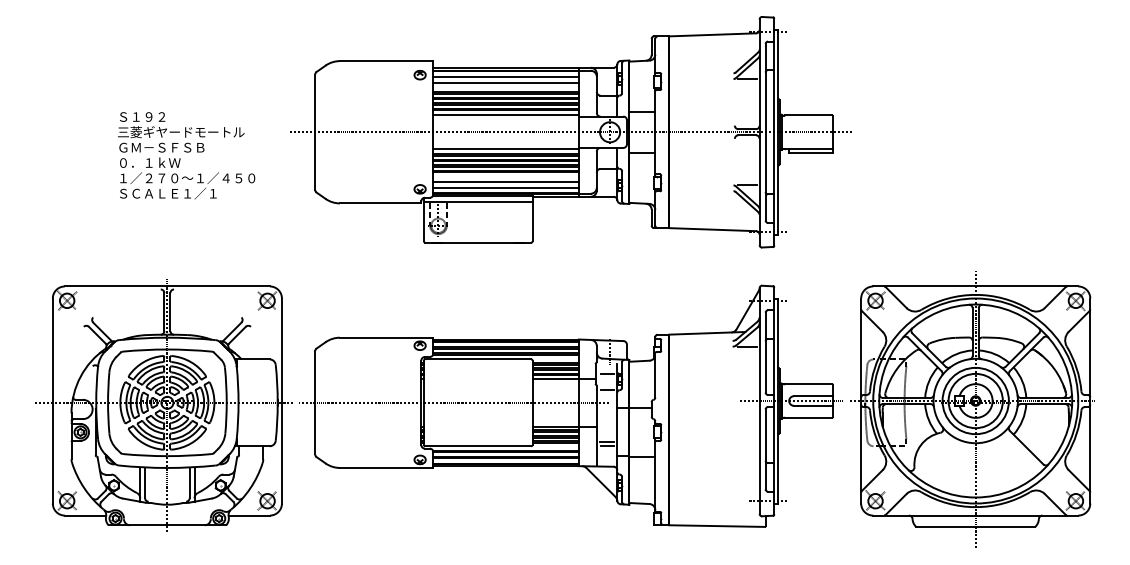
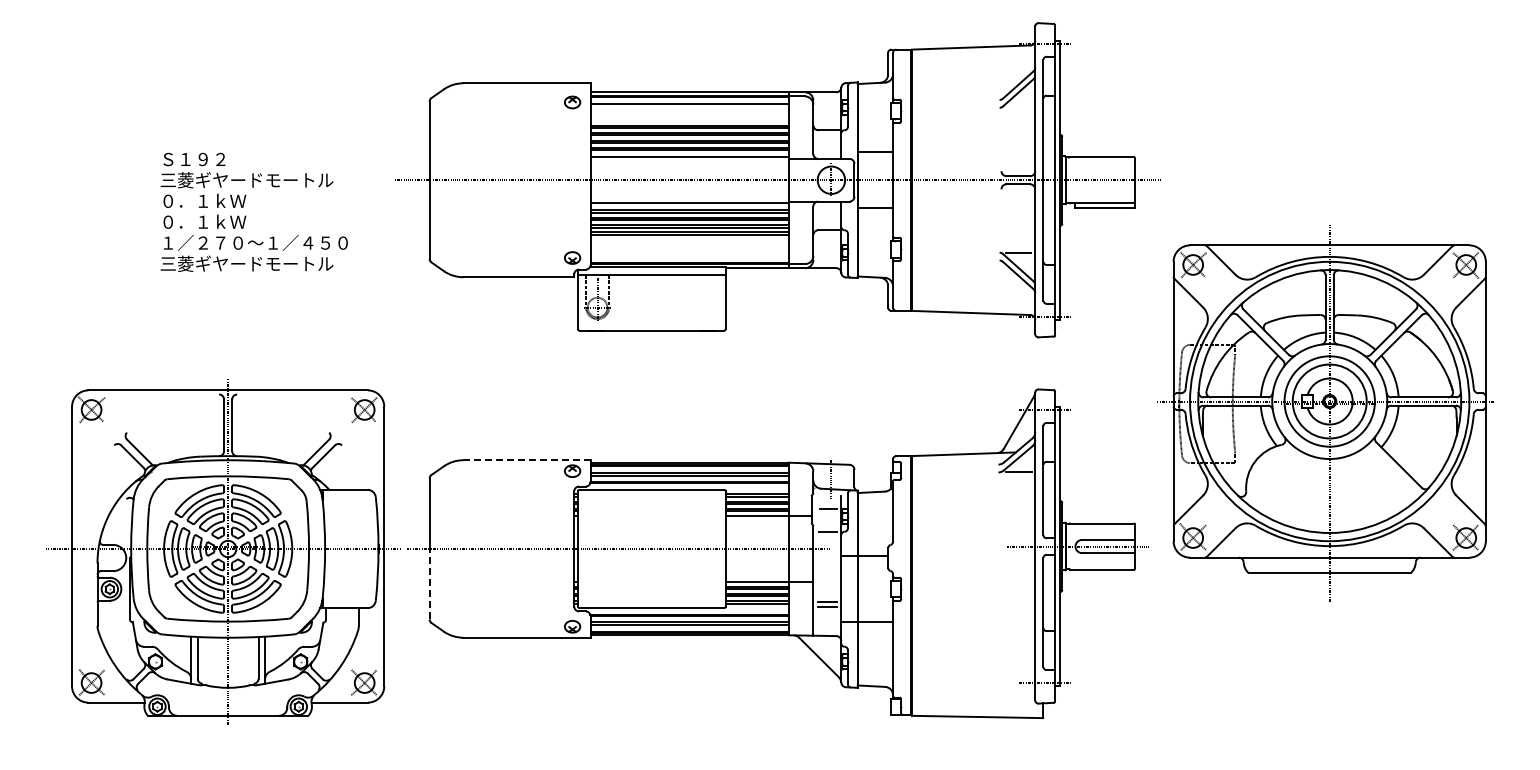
line: (747, 78) -> (1018, 107), removed
line: (505, 82) -> (689, 112), removed
text: (161, 147) -> (220, 200), ＧＭ－ＳＦＳＢ -> ０．１ｋＷ
line: (505, 181) -> (689, 247), removed
line: (505, 188) -> (689, 256), removed
text: (180, 193) -> (246, 263), ＳＣＡＬＥ１／１ -> 三菱ギヤードモートル
line: (386, 337) -> (526, 460), solid -> dashed
part: (972, 409) -> (1325, 413), moved
line: (315, 428) -> (429, 583), solid -> dashed

